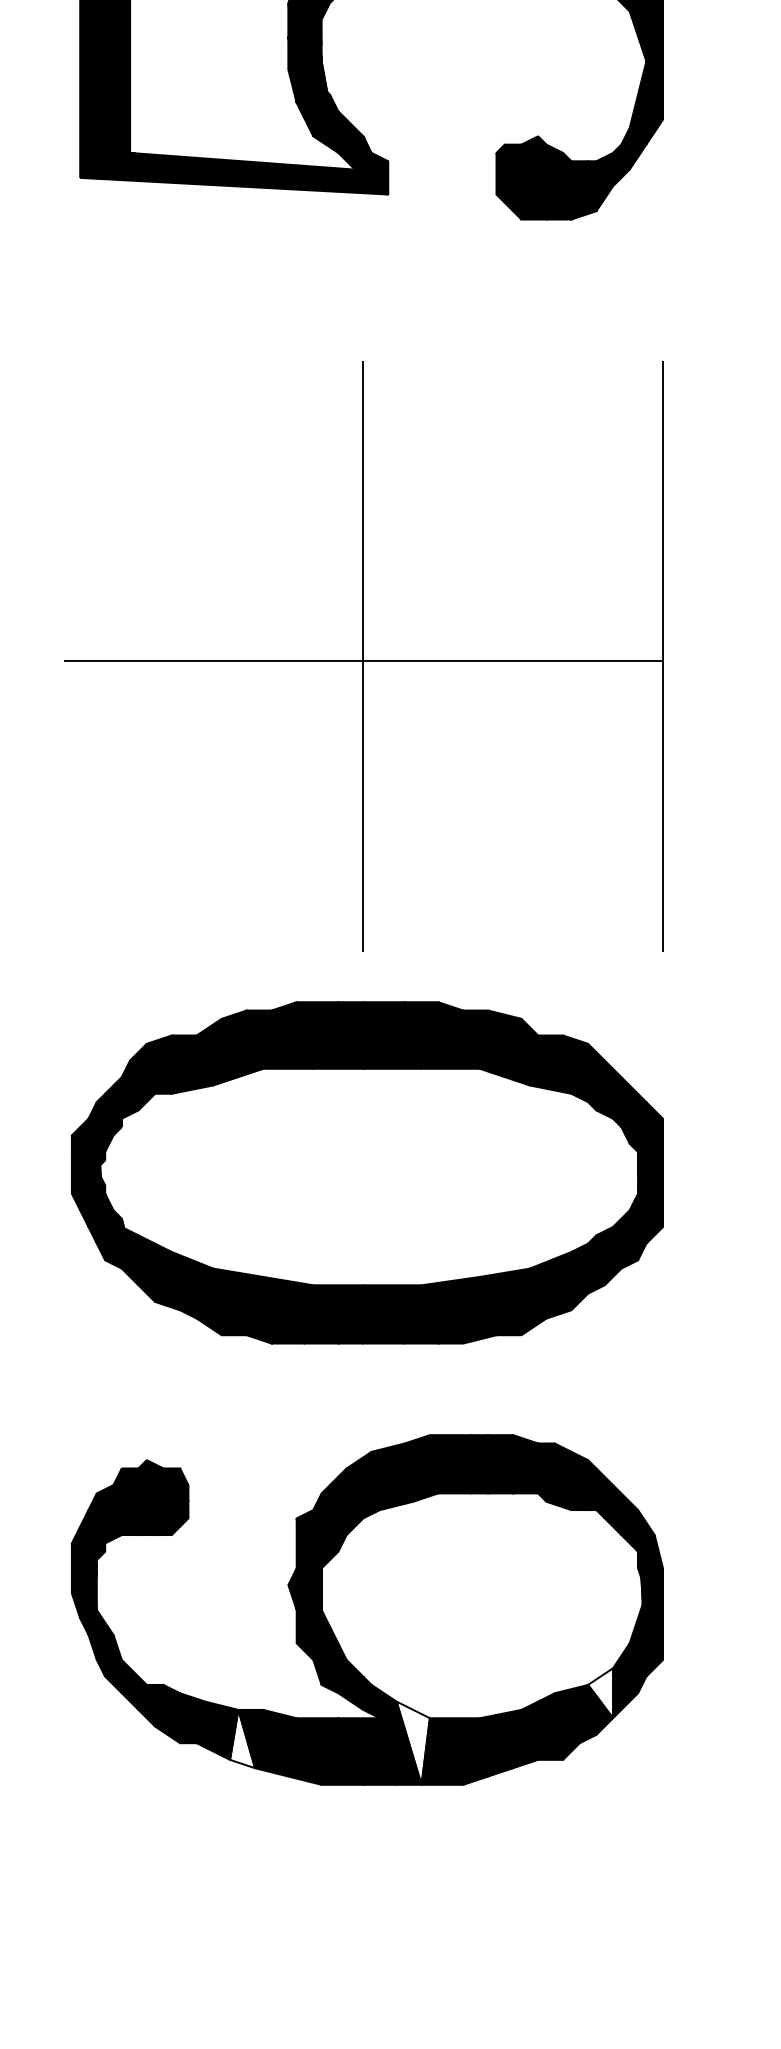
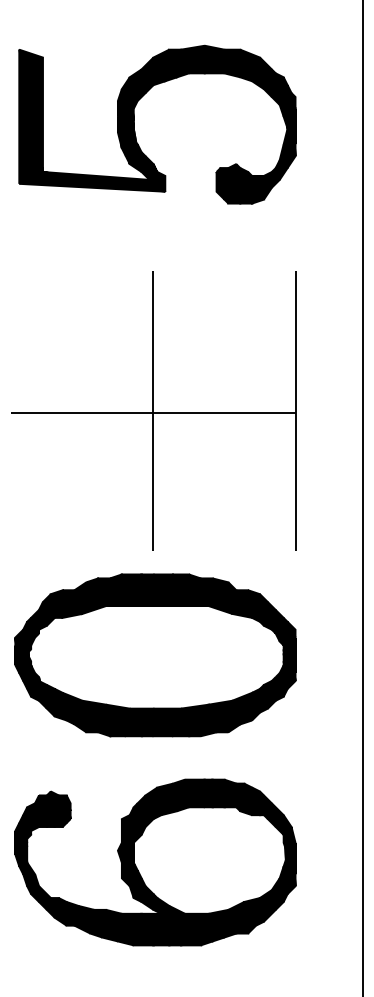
fill: (599, 1692) -> (265, 901), added
fill: (243, 1738) -> (96, 923), added
fill: (414, 1742) -> (177, 925), added

